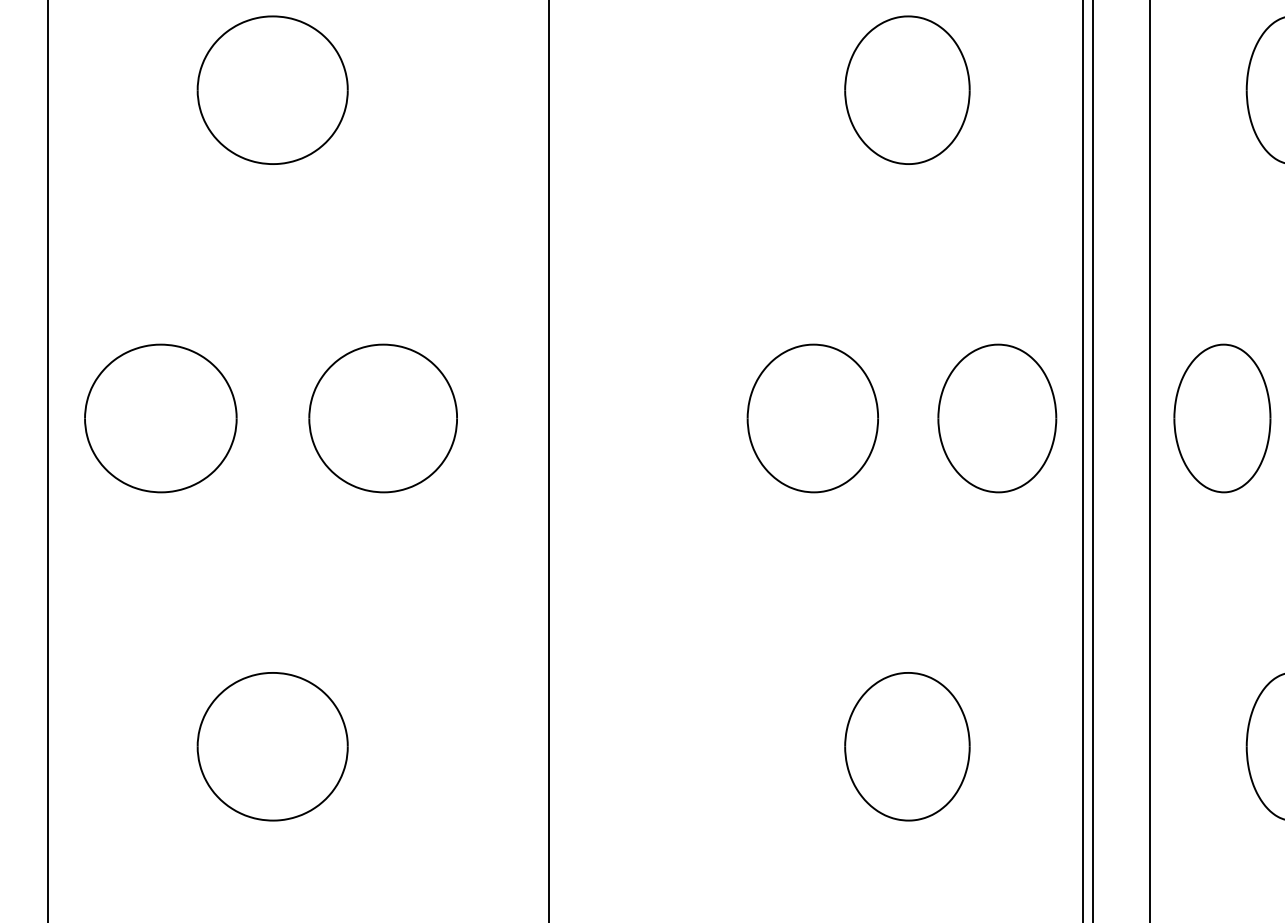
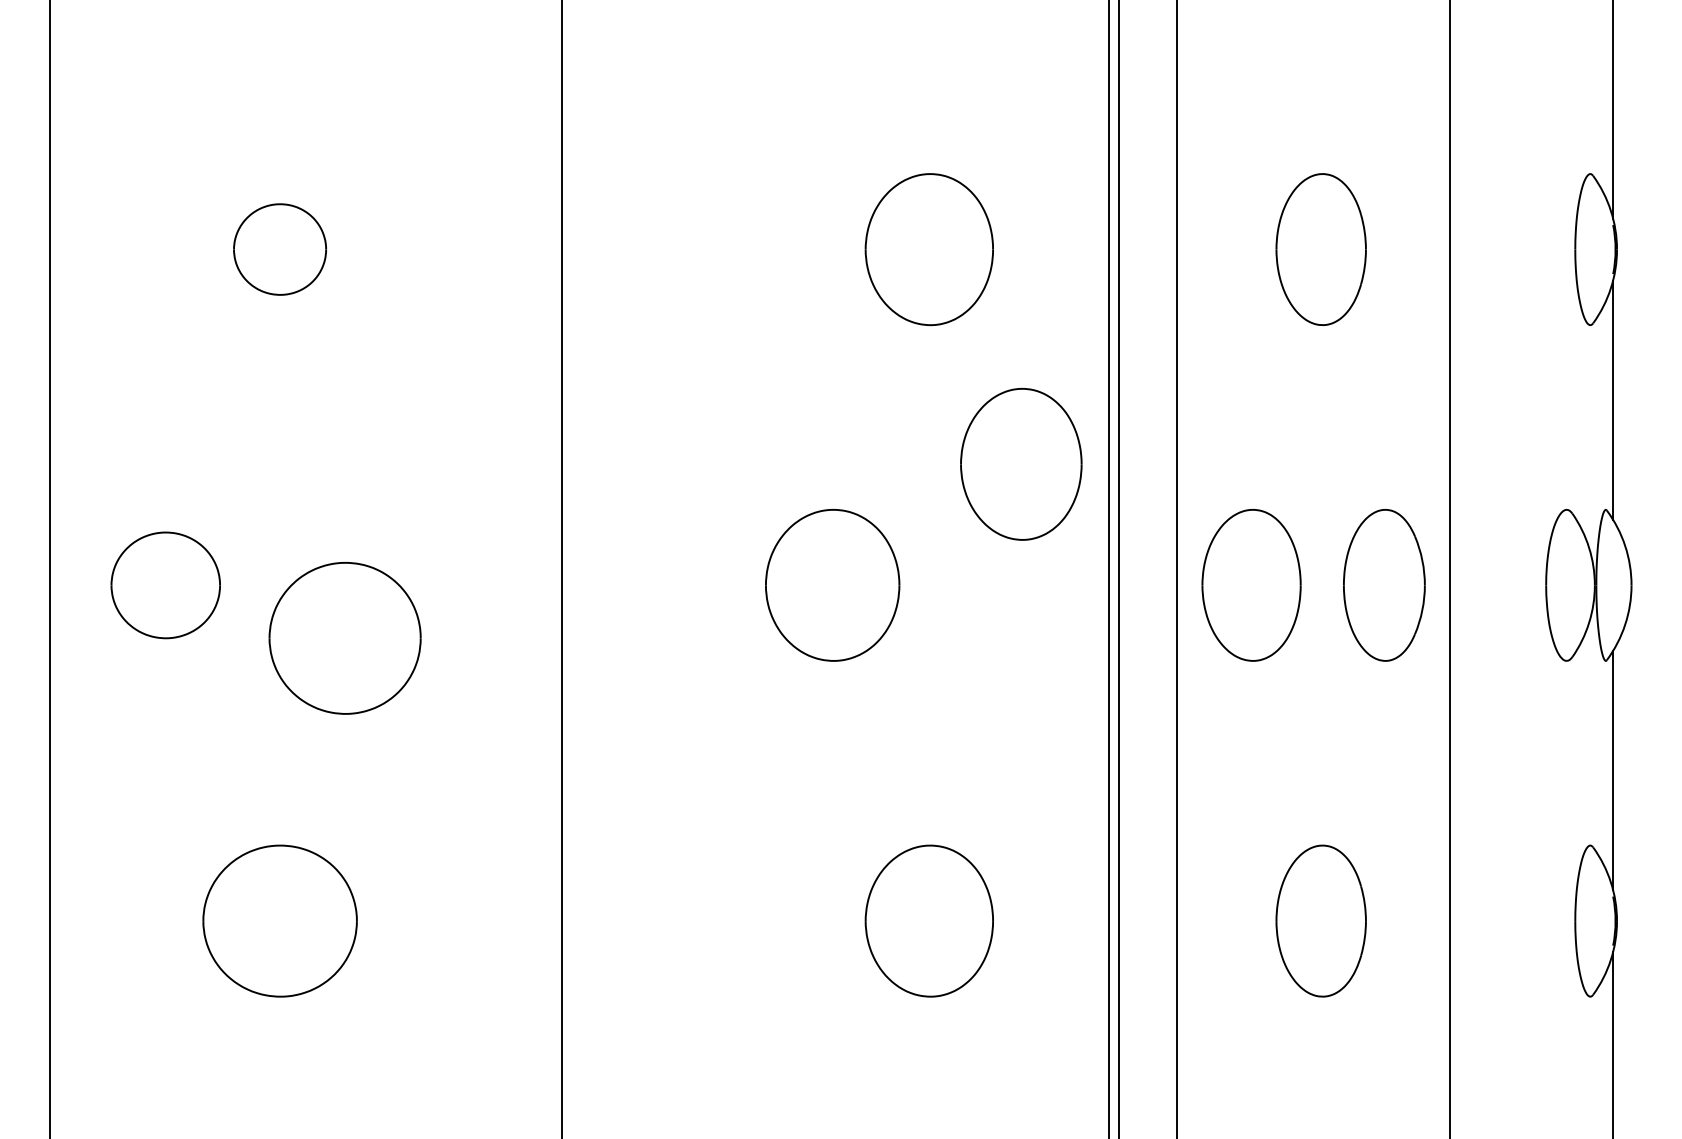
part: (272, 90) -> (279, 249), size x0.6
part: (160, 418) -> (165, 585), size x0.7
part: (382, 418) -> (344, 638), moved
part: (997, 418) -> (1021, 464), moved

